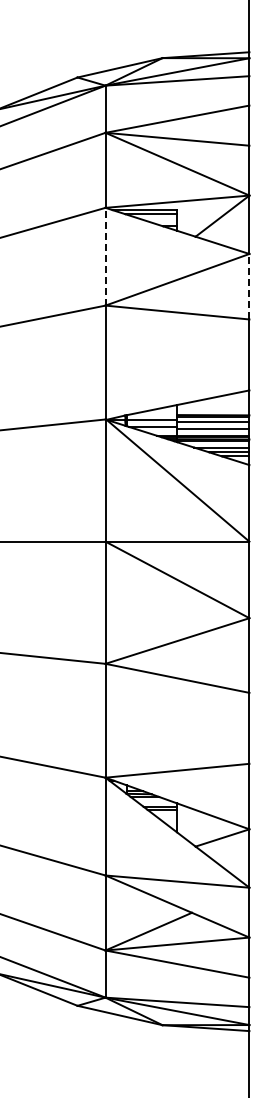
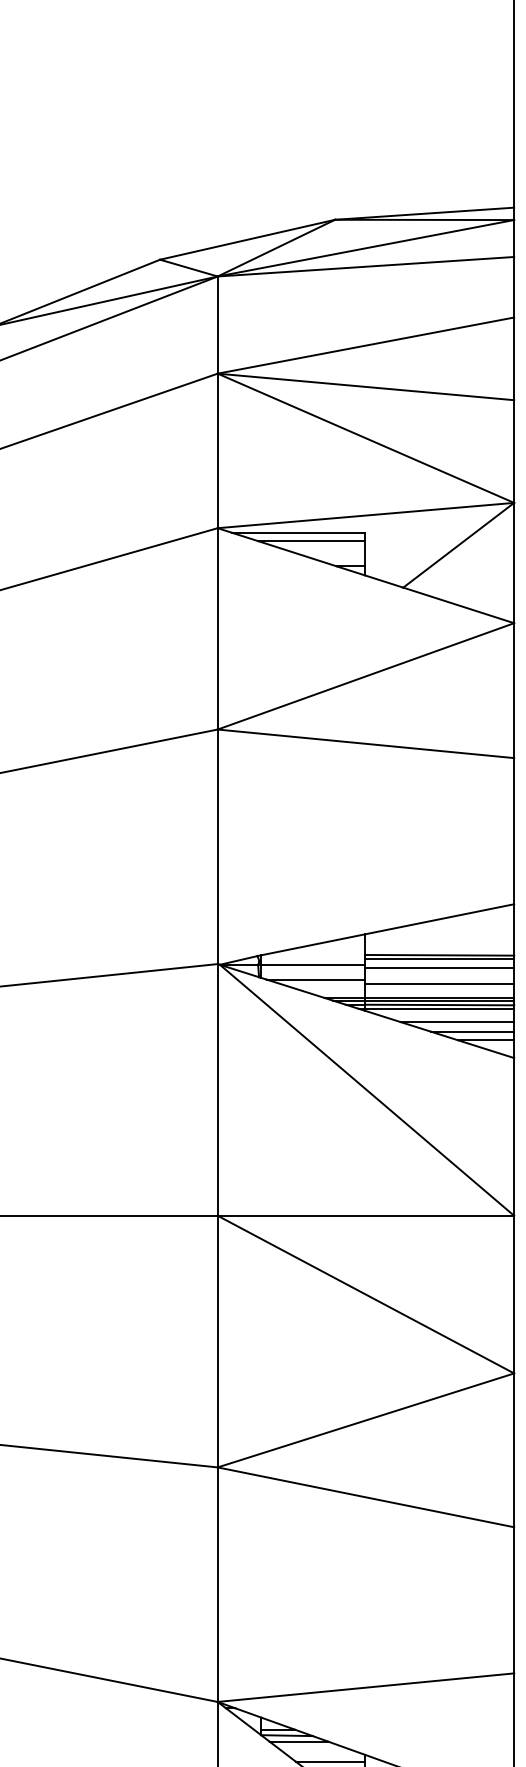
line: (105, 256) -> (217, 628), dashed -> solid
line: (249, 286) -> (514, 690), dashed -> solid

